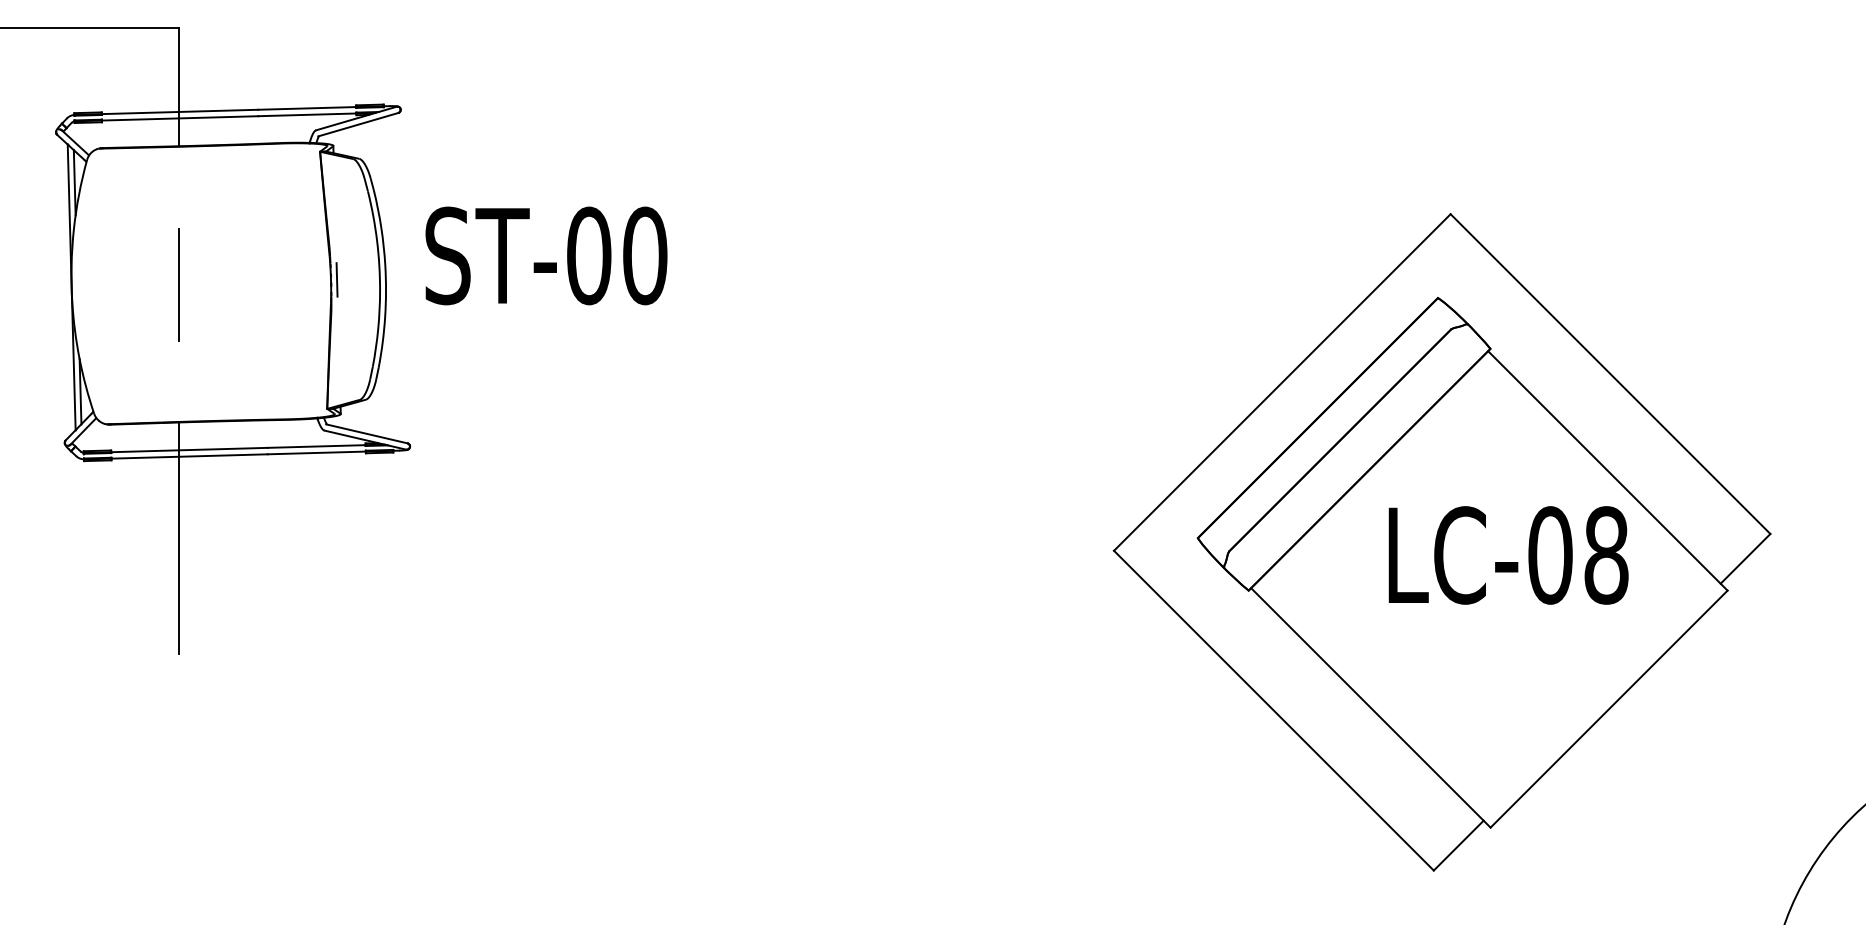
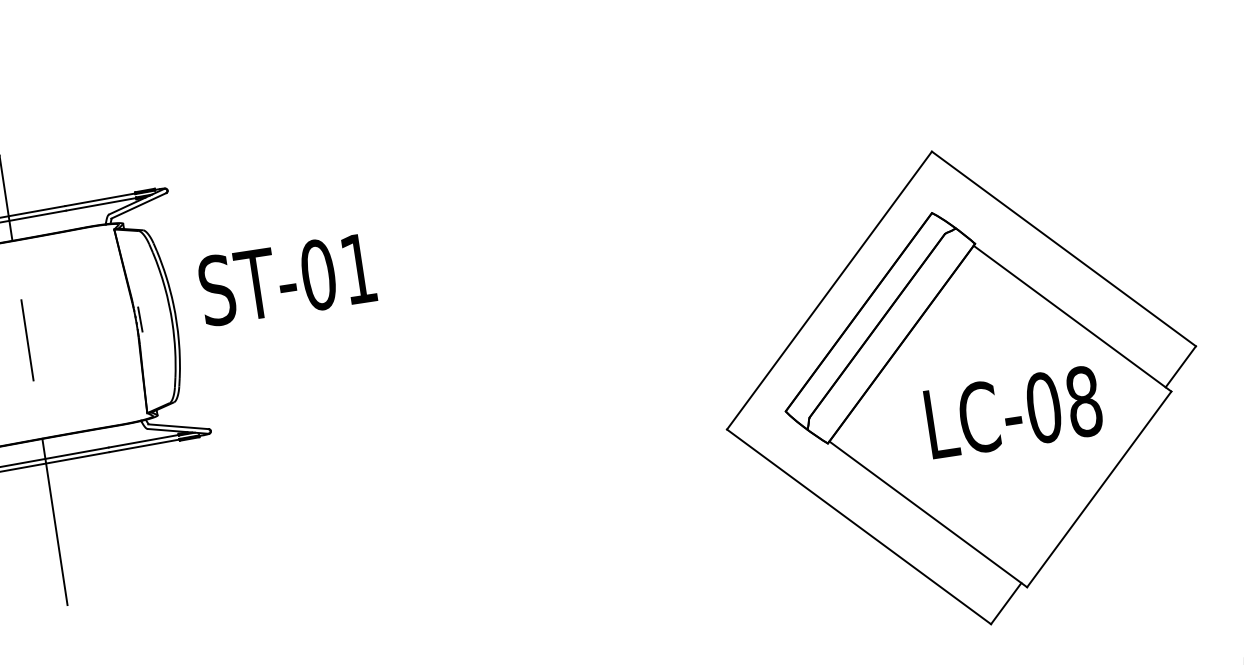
text: (645, 255) -> (358, 268), ST-00 -> ST-01
text: (1508, 555) -> (1013, 412), moved

